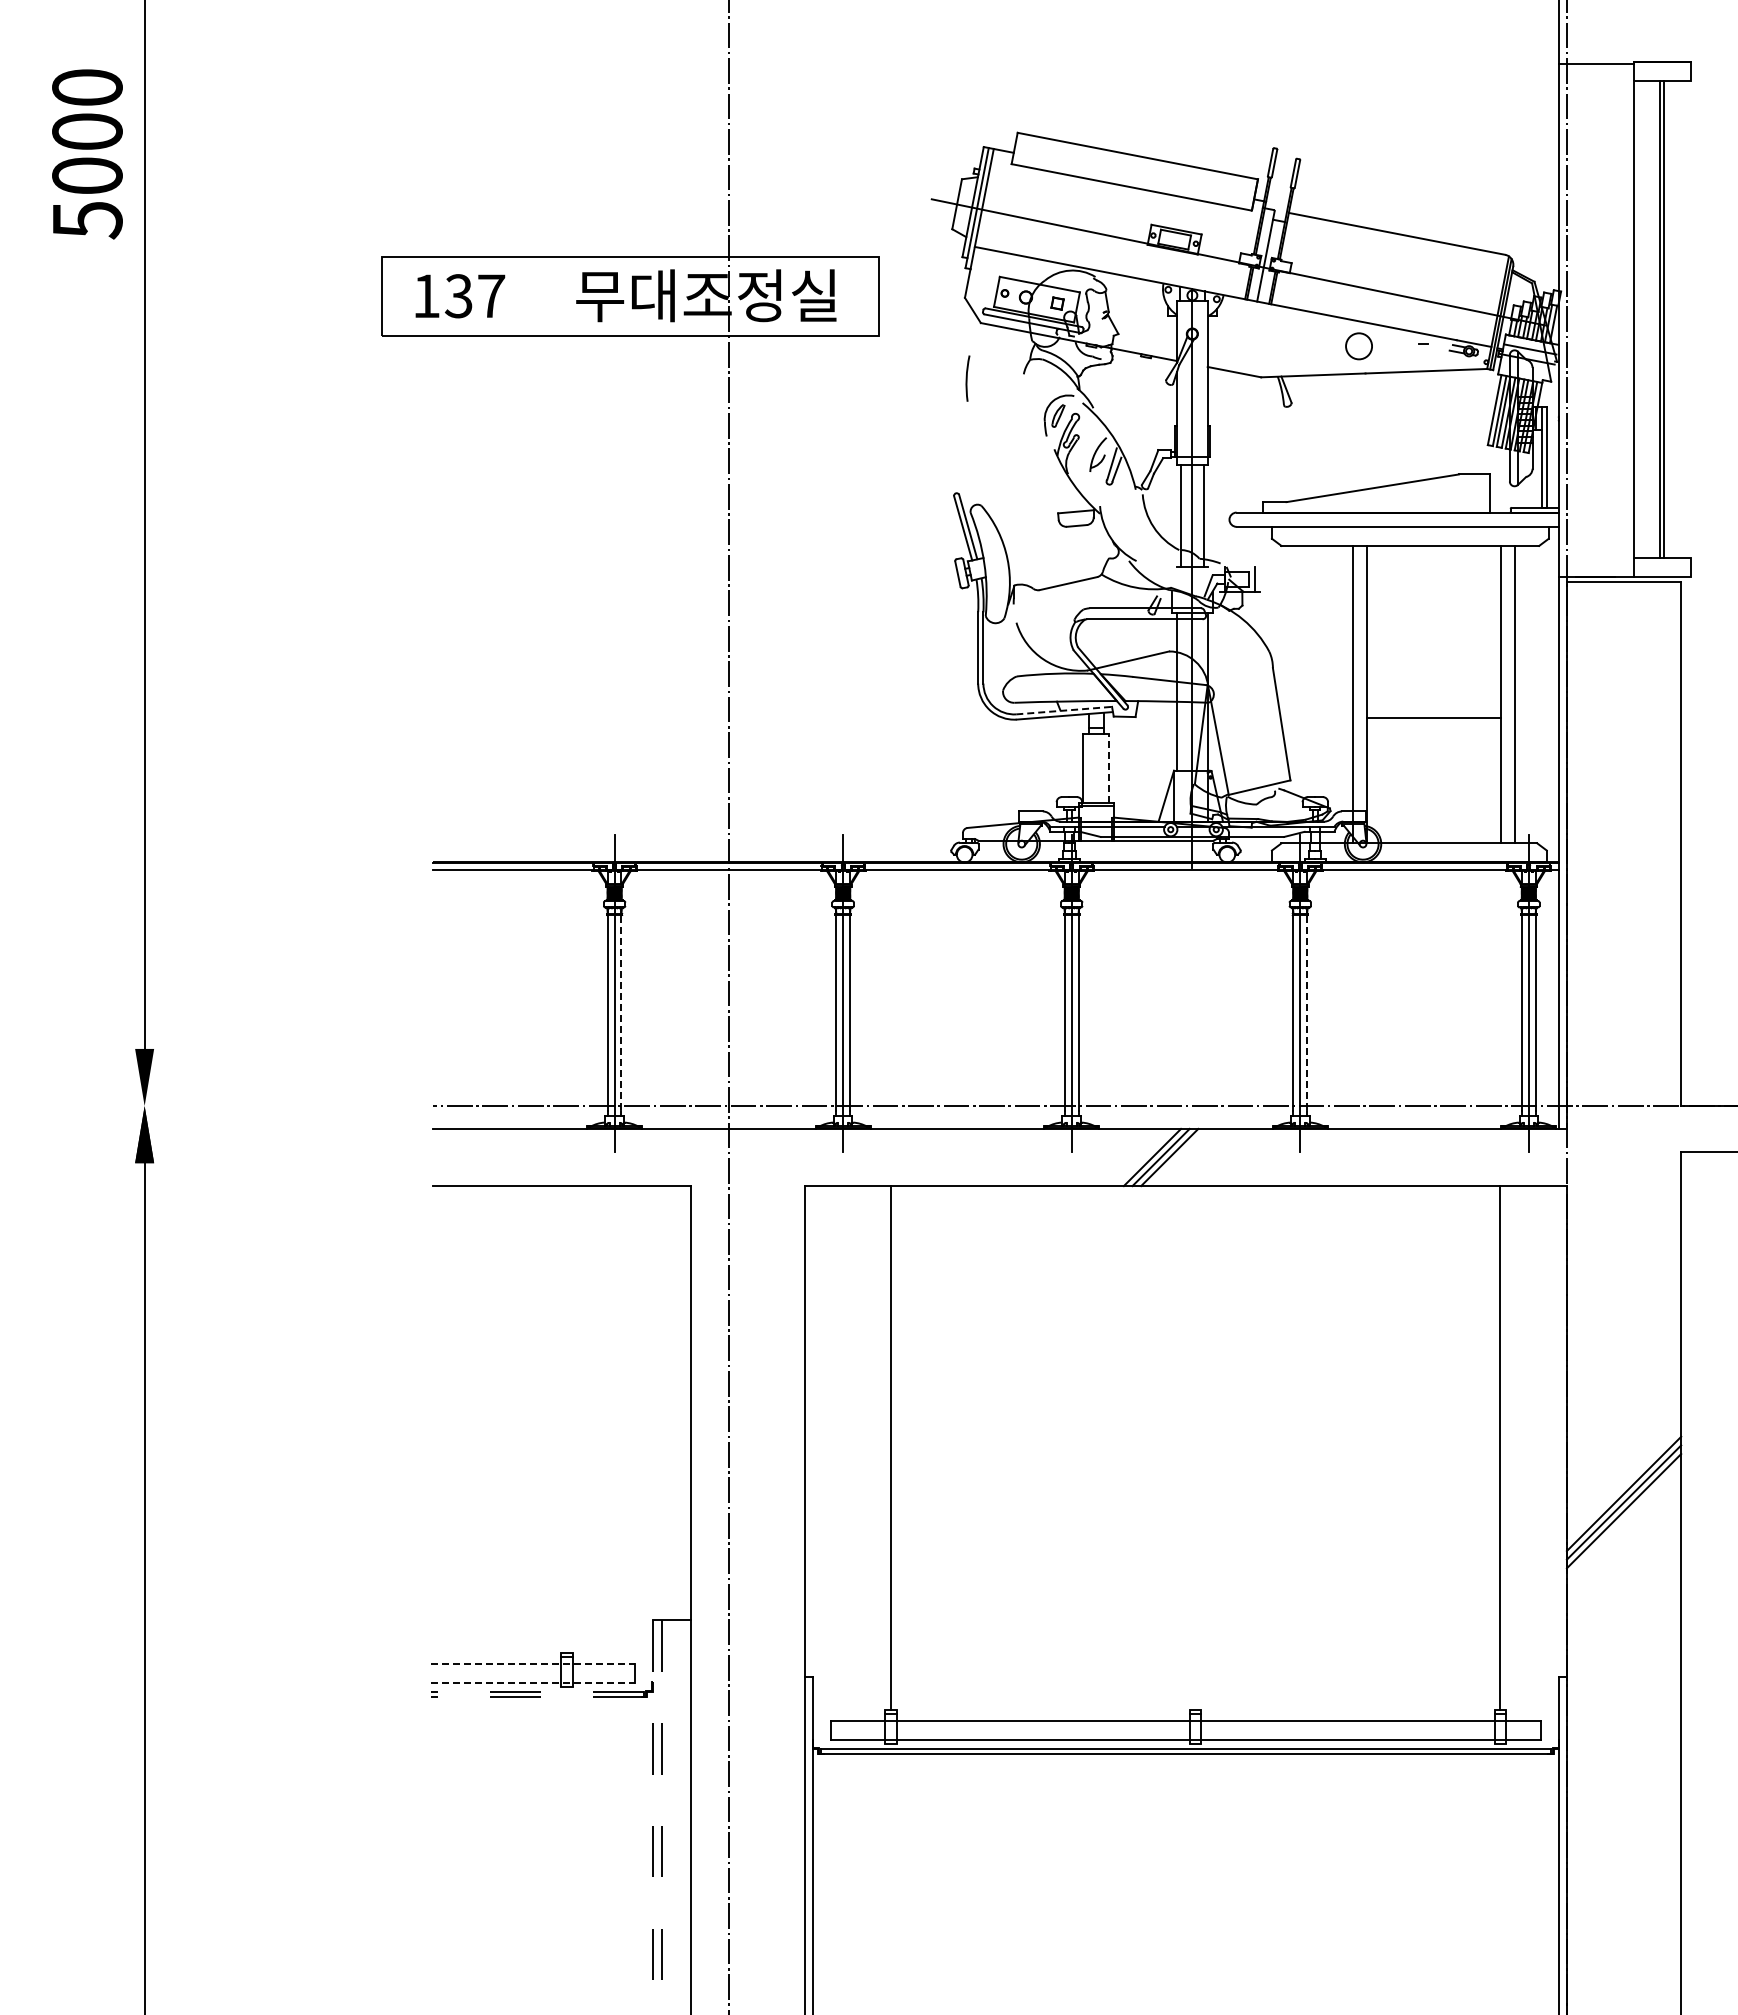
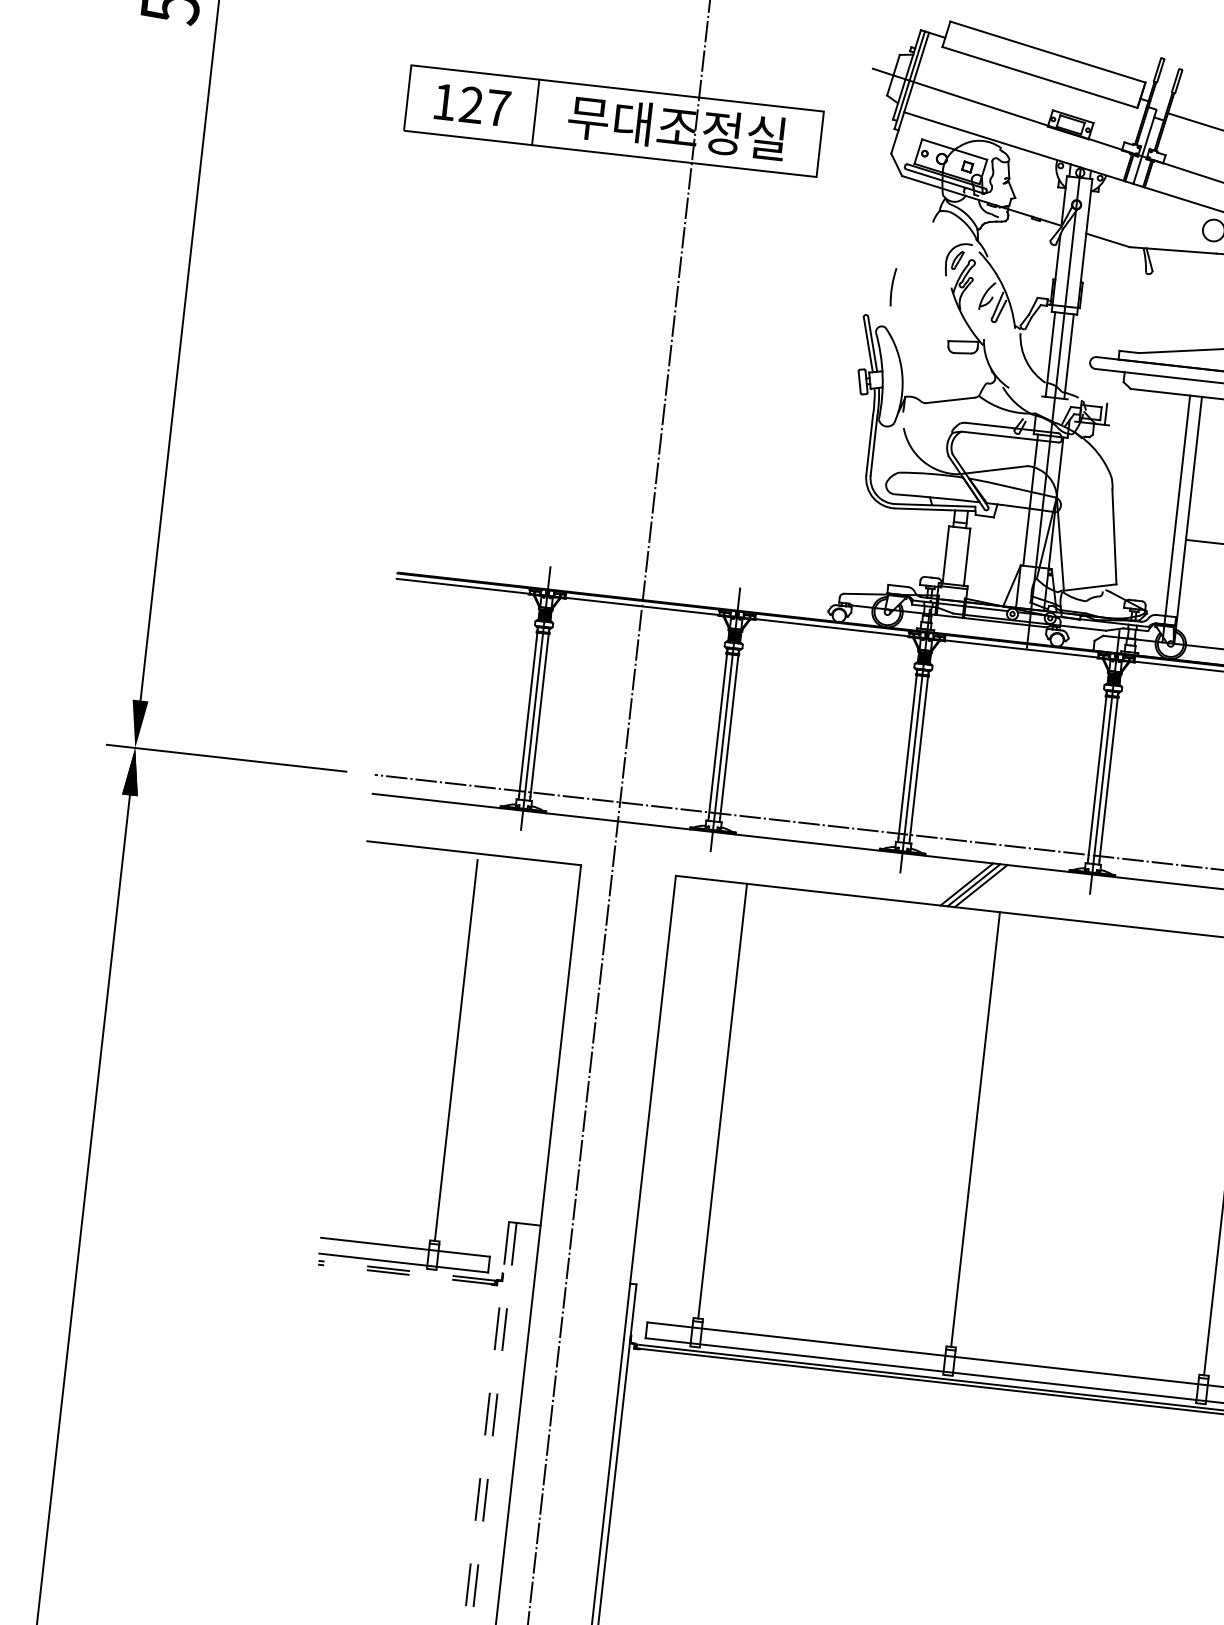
line: (536, 295) -> (535, 111), added
text: (458, 296) -> (471, 105), 137 -> 127
arc: (967, 378) -> (892, 287), moved
line: (1064, 710) -> (935, 505), dashed -> solid
line: (1109, 767) -> (967, 556), dashed -> solid
line: (621, 1013) -> (539, 715), dashed -> solid
line: (1307, 1013) -> (1108, 779), dashed -> solid
line: (254, 1106) -> (226, 758), added
line: (567, 1422) -> (456, 1049), added
line: (1195, 1447) -> (975, 1129), added
line: (532, 1664) -> (405, 1247), dashed -> solid
line: (532, 1683) -> (403, 1263), dashed -> solid

